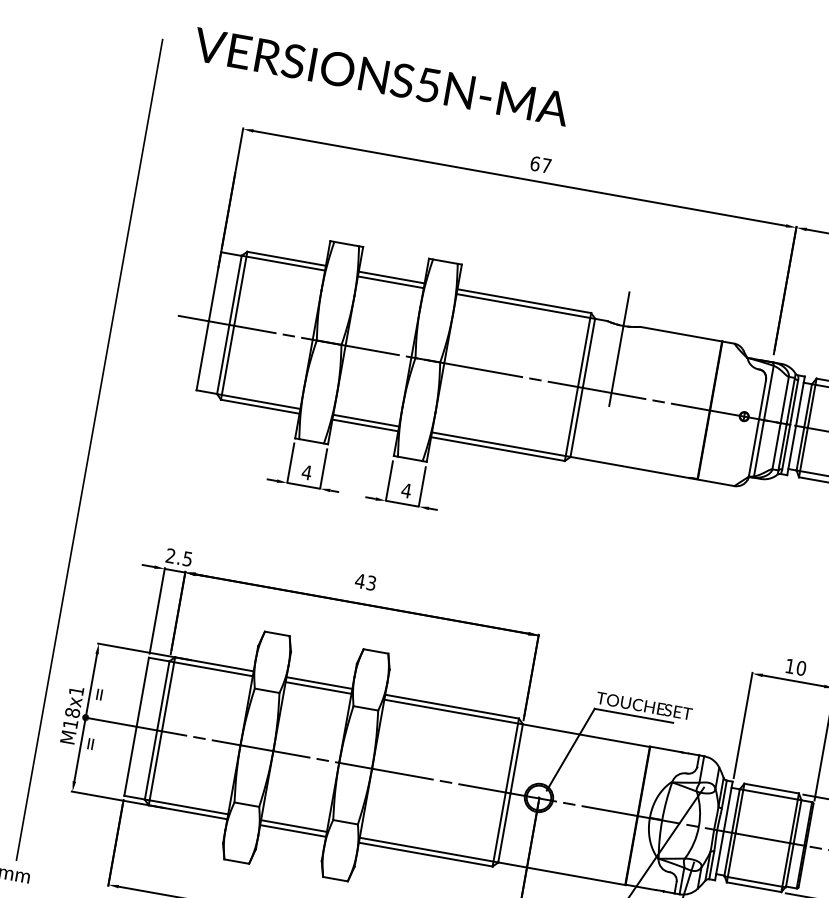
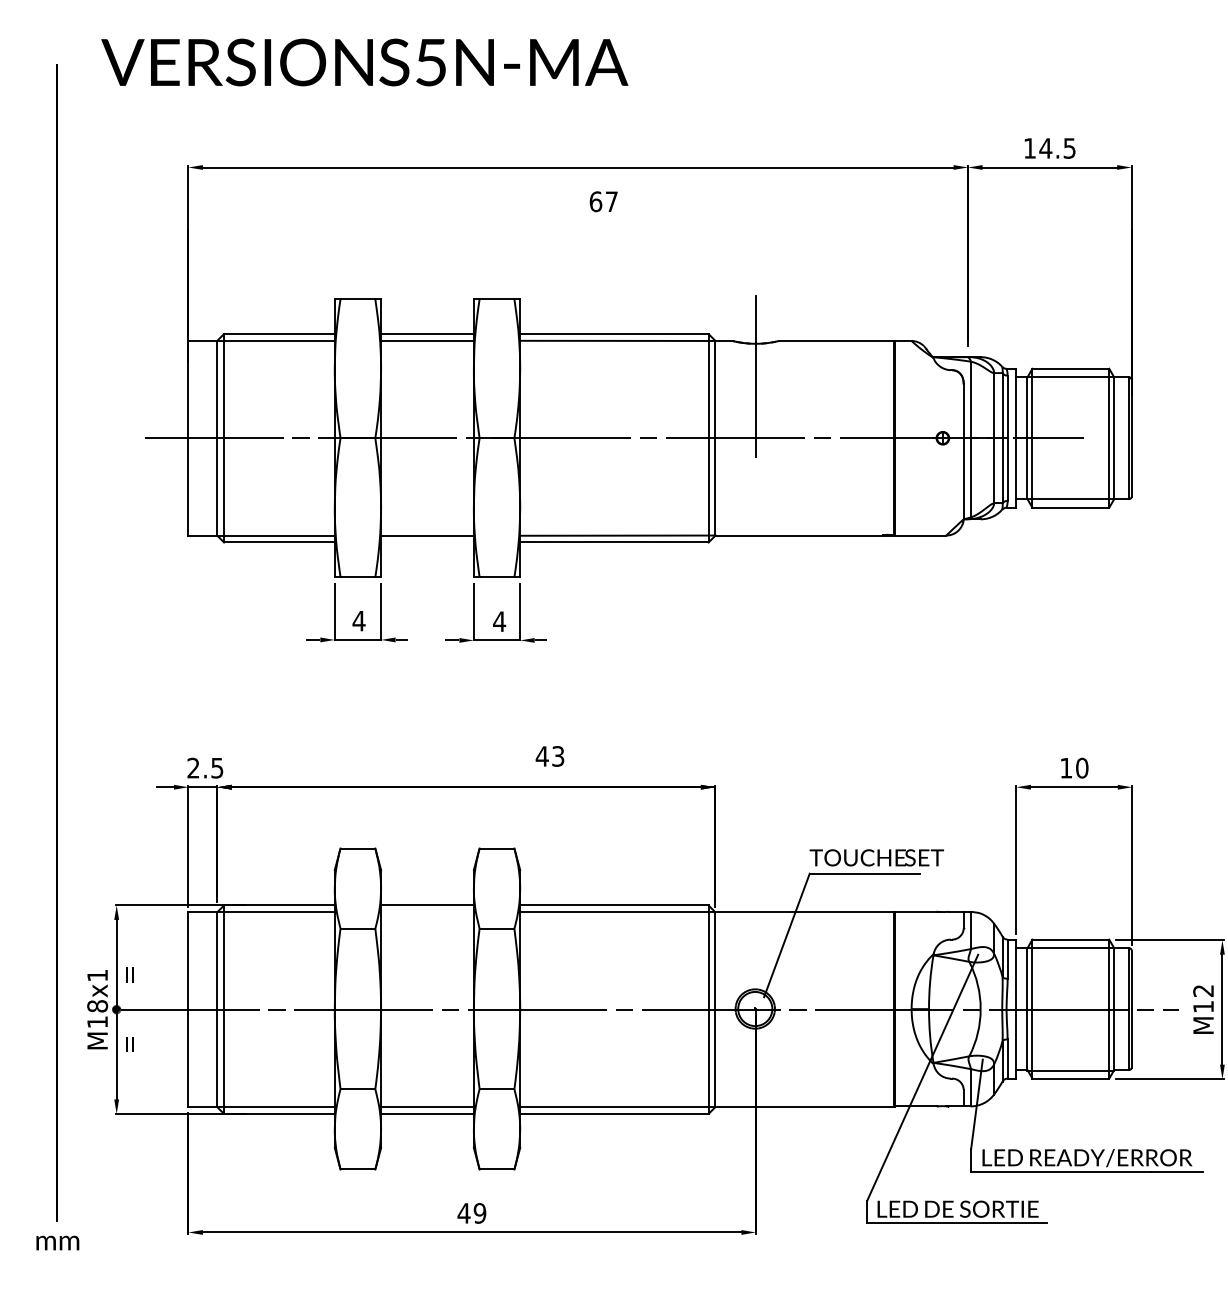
text: (540, 164) -> (603, 201), moved
line: (365, 425) -> (427, 542), removed
text: (365, 582) -> (549, 756), moved
line: (318, 688) -> (427, 912), removed

